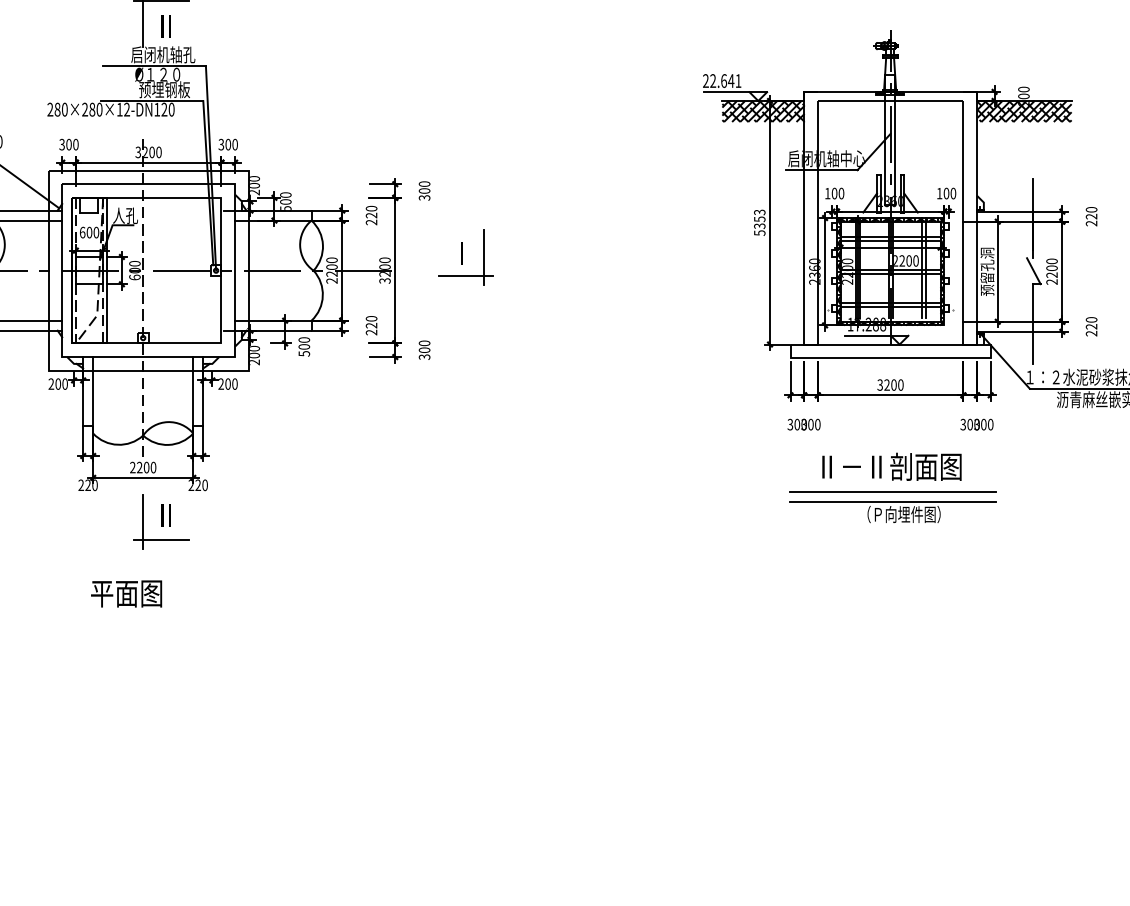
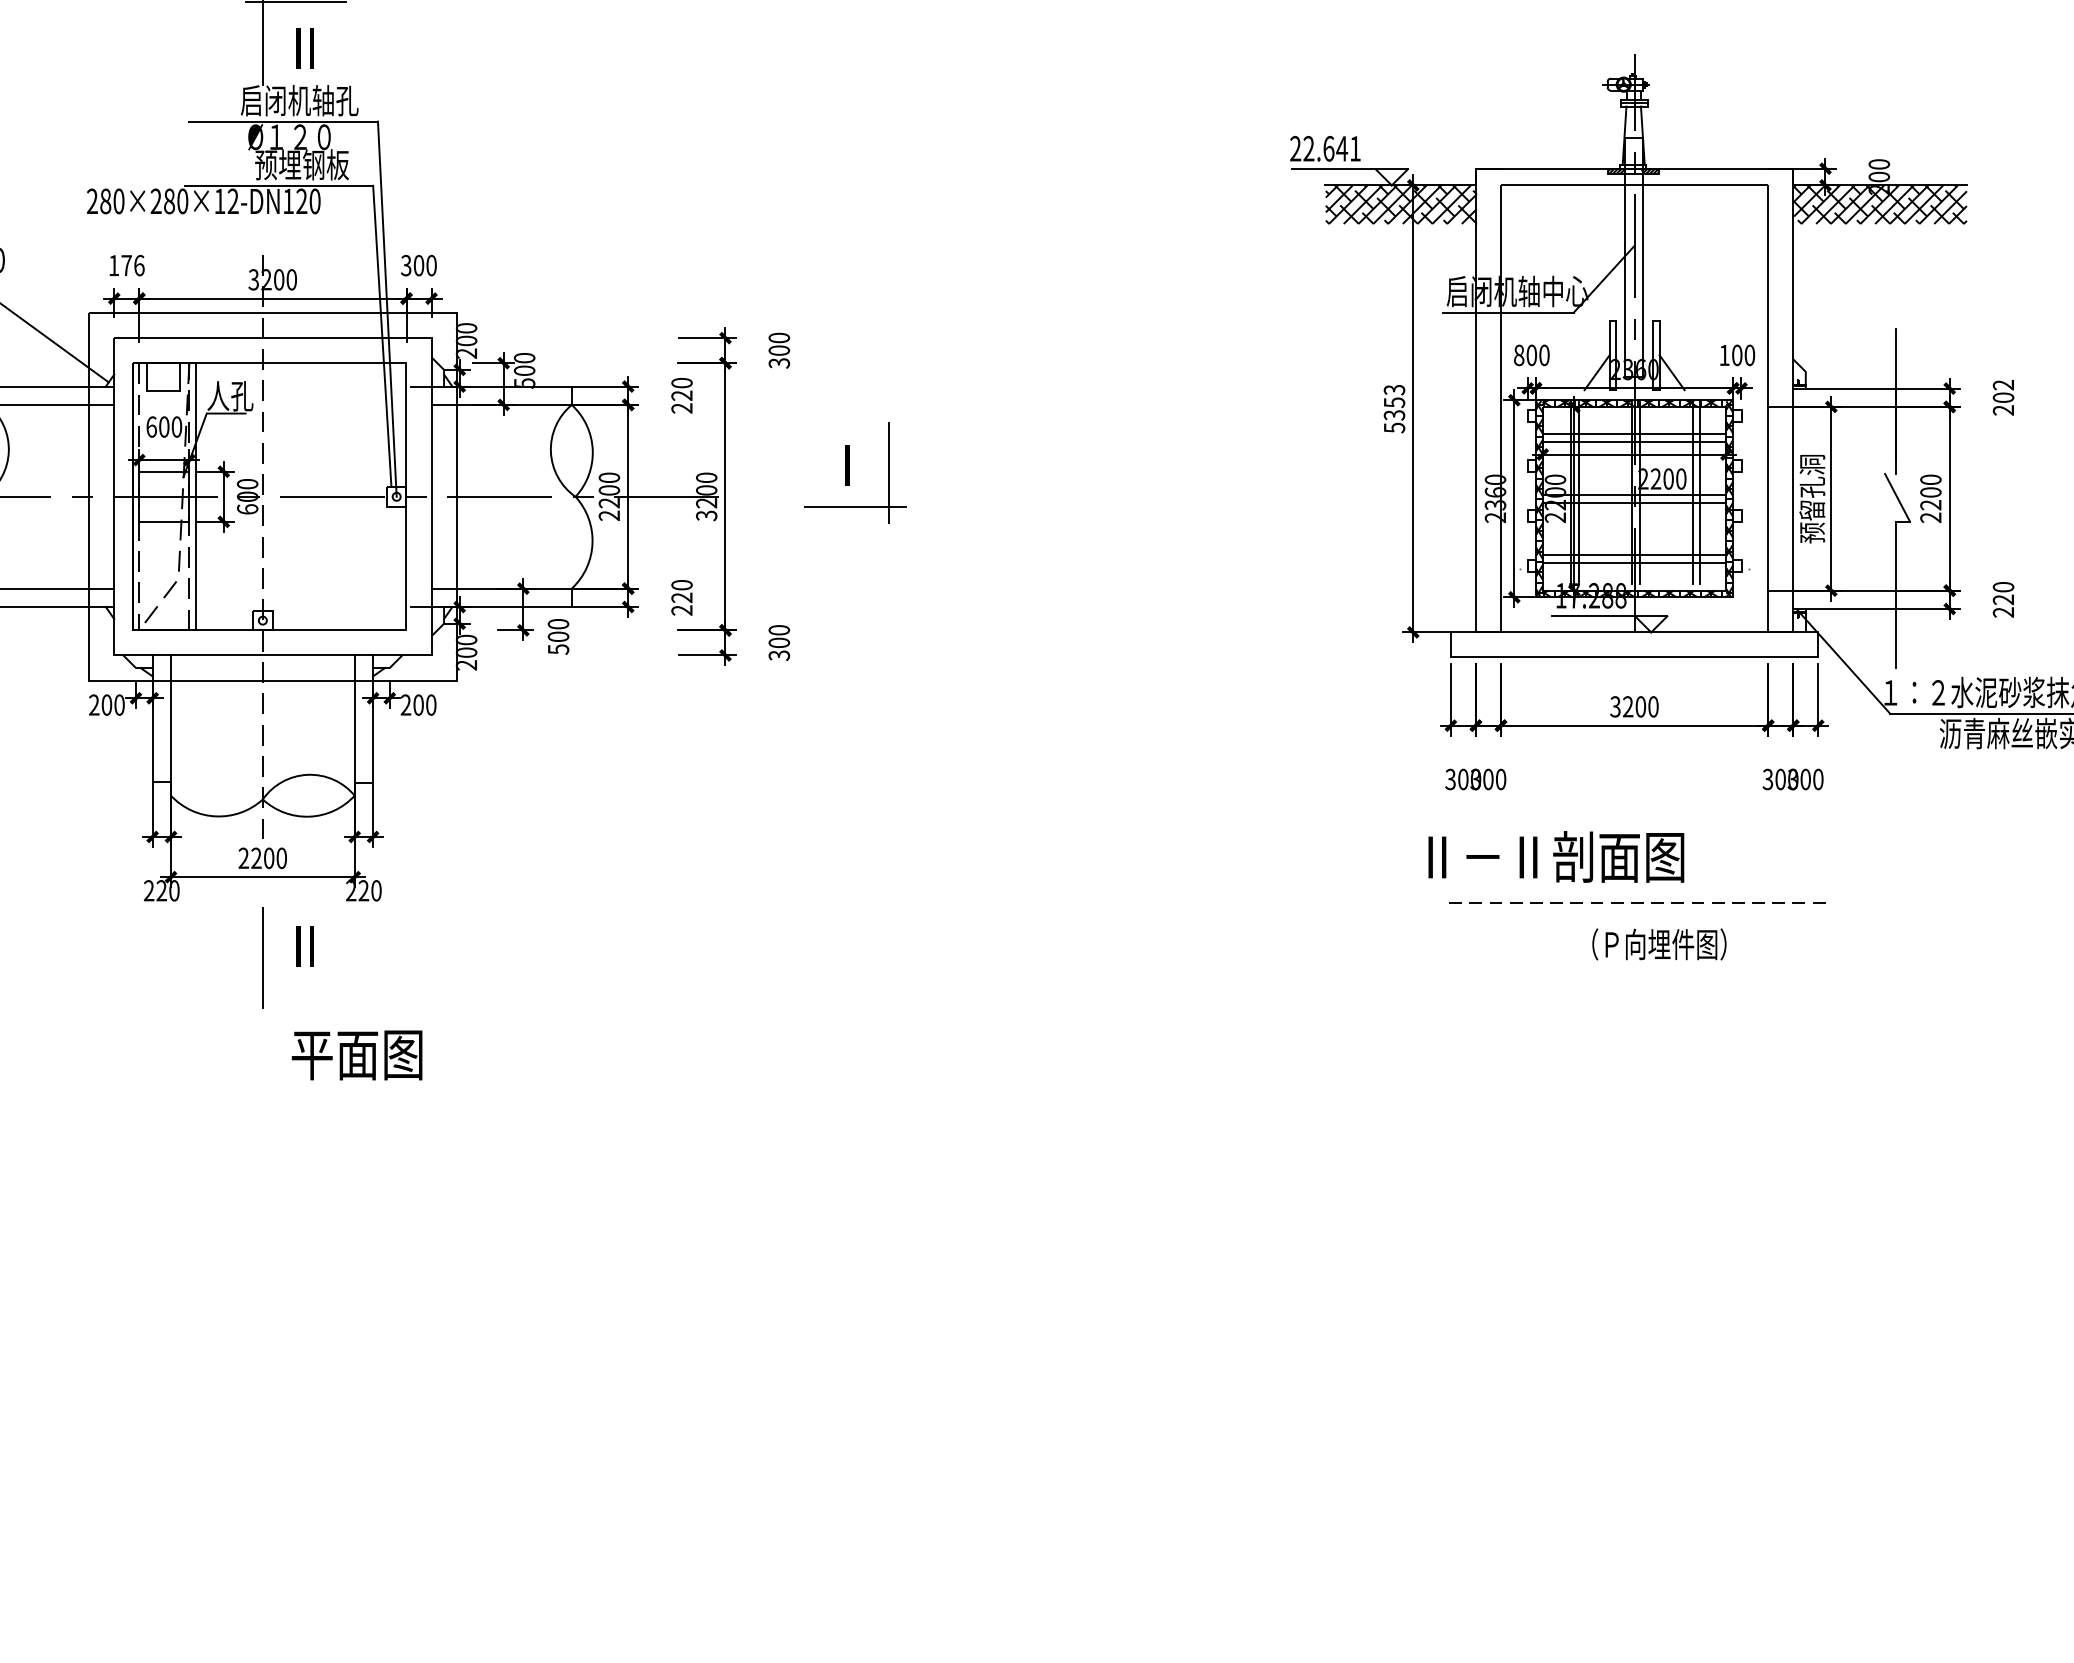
text: (68, 144) -> (125, 265), 300 -> 176
text: (827, 193) -> (1518, 355), 100 -> 800
text: (1091, 213) -> (2003, 391), 220 -> 202
text: (891, 466) -> (1555, 856), moved
line: (893, 491) -> (1639, 902), solid -> dashed
line: (892, 501) -> (1638, 920), removed
line: (161, 540) -> (296, 992), removed
text: (126, 593) -> (356, 1054), moved

